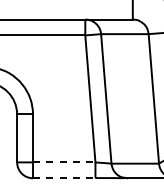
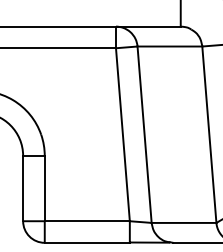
line: (64, 162) -> (87, 221), dashed -> solid
line: (64, 178) -> (87, 243), dashed -> solid

